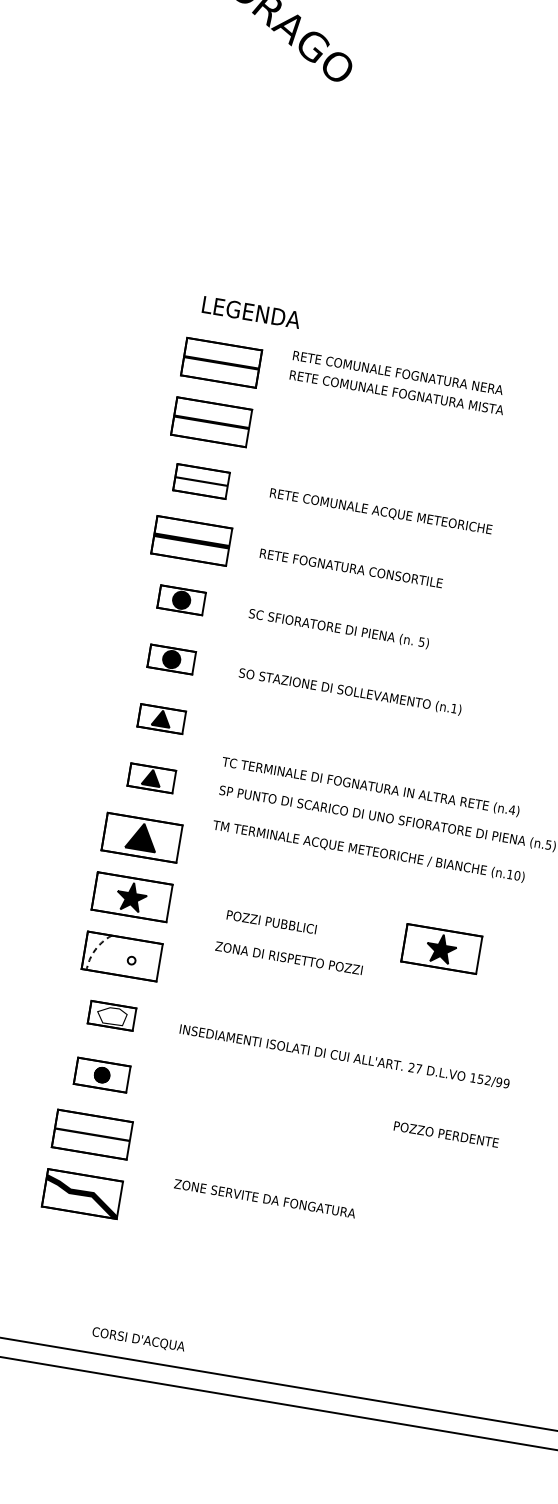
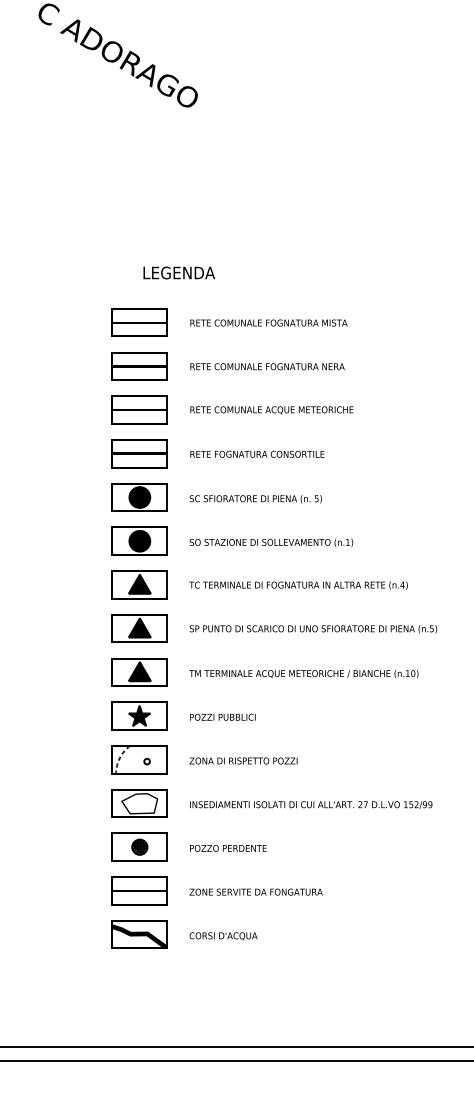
text: (250, 311) -> (178, 272), moved
text: (398, 372) -> (267, 366), moved
part: (201, 480) -> (139, 409), size x1.43
part: (181, 600) -> (139, 497), size x1.67
part: (171, 658) -> (139, 540), size x1.67
part: (161, 718) -> (139, 584), size x1.67
part: (151, 778) -> (139, 628), size x1.67
text: (370, 786) -> (298, 585), moved
text: (368, 852) -> (303, 674), moved
text: (271, 921) -> (222, 716), moved
part: (441, 948) -> (367, 715), removed
text: (289, 957) -> (243, 760), moved
part: (111, 1015) -> (139, 803), size x1.67
part: (102, 1074) -> (139, 846), size x1.43
text: (446, 1134) -> (228, 848), moved
text: (264, 1197) -> (255, 891), moved
text: (138, 1340) -> (223, 936), moved

